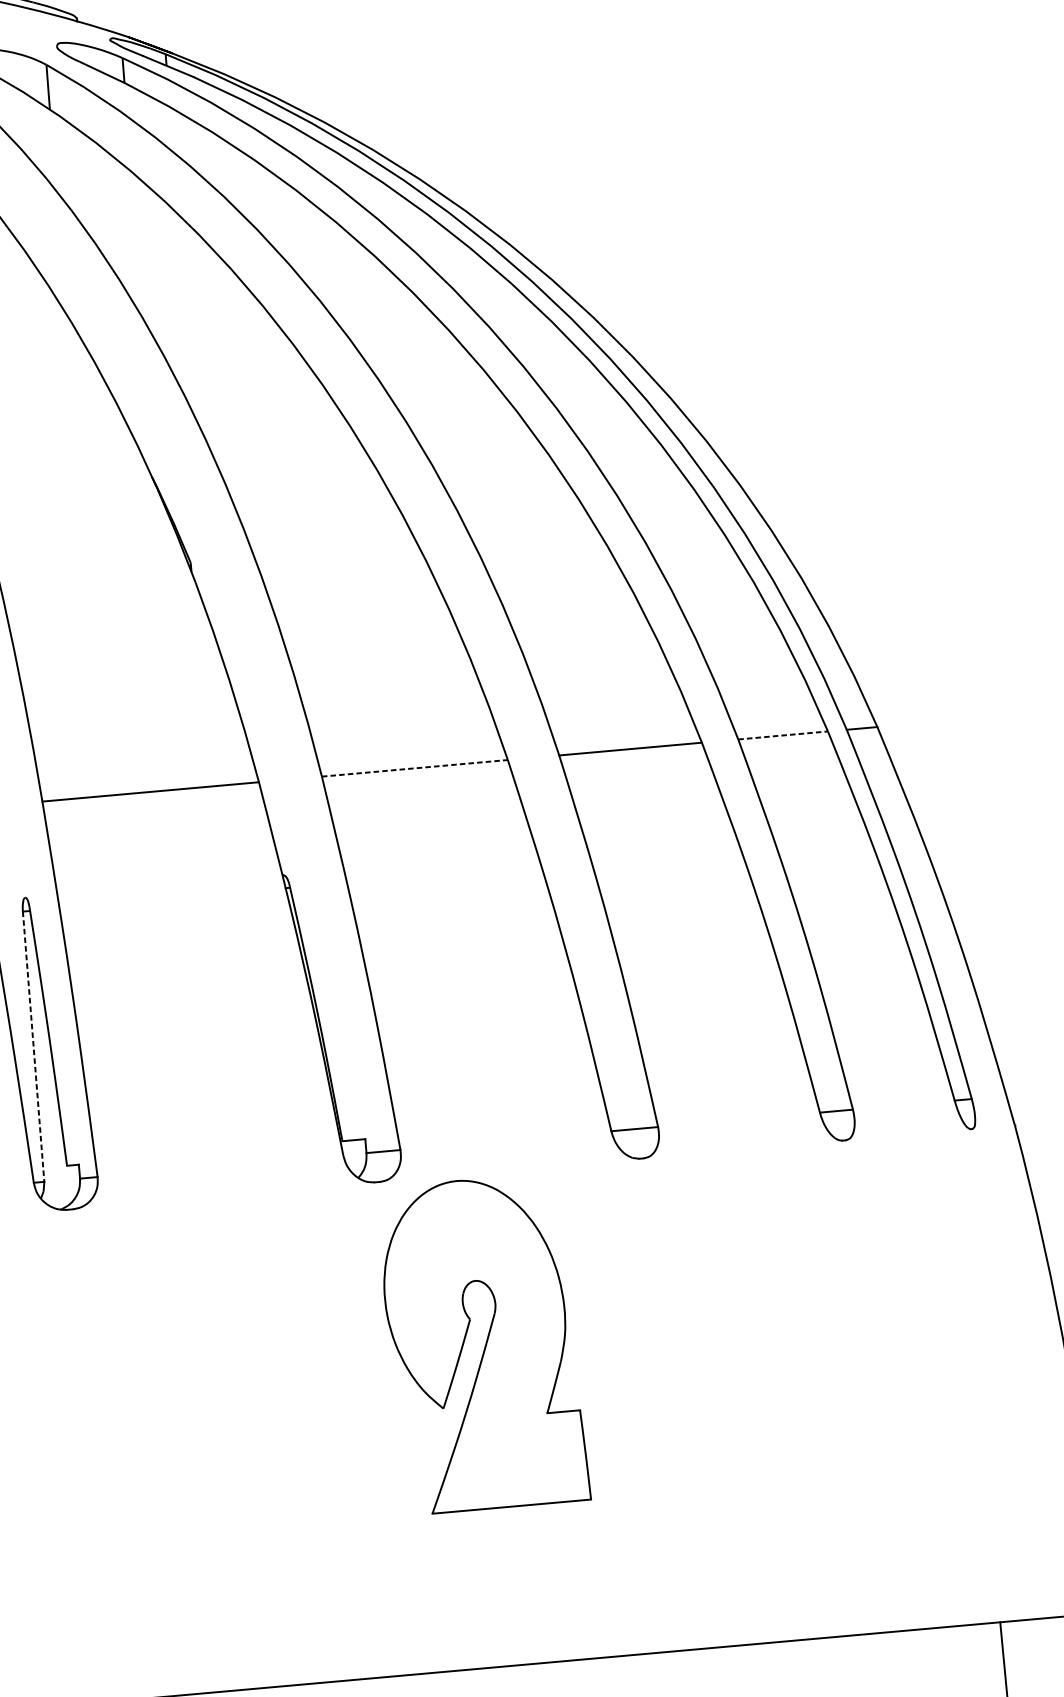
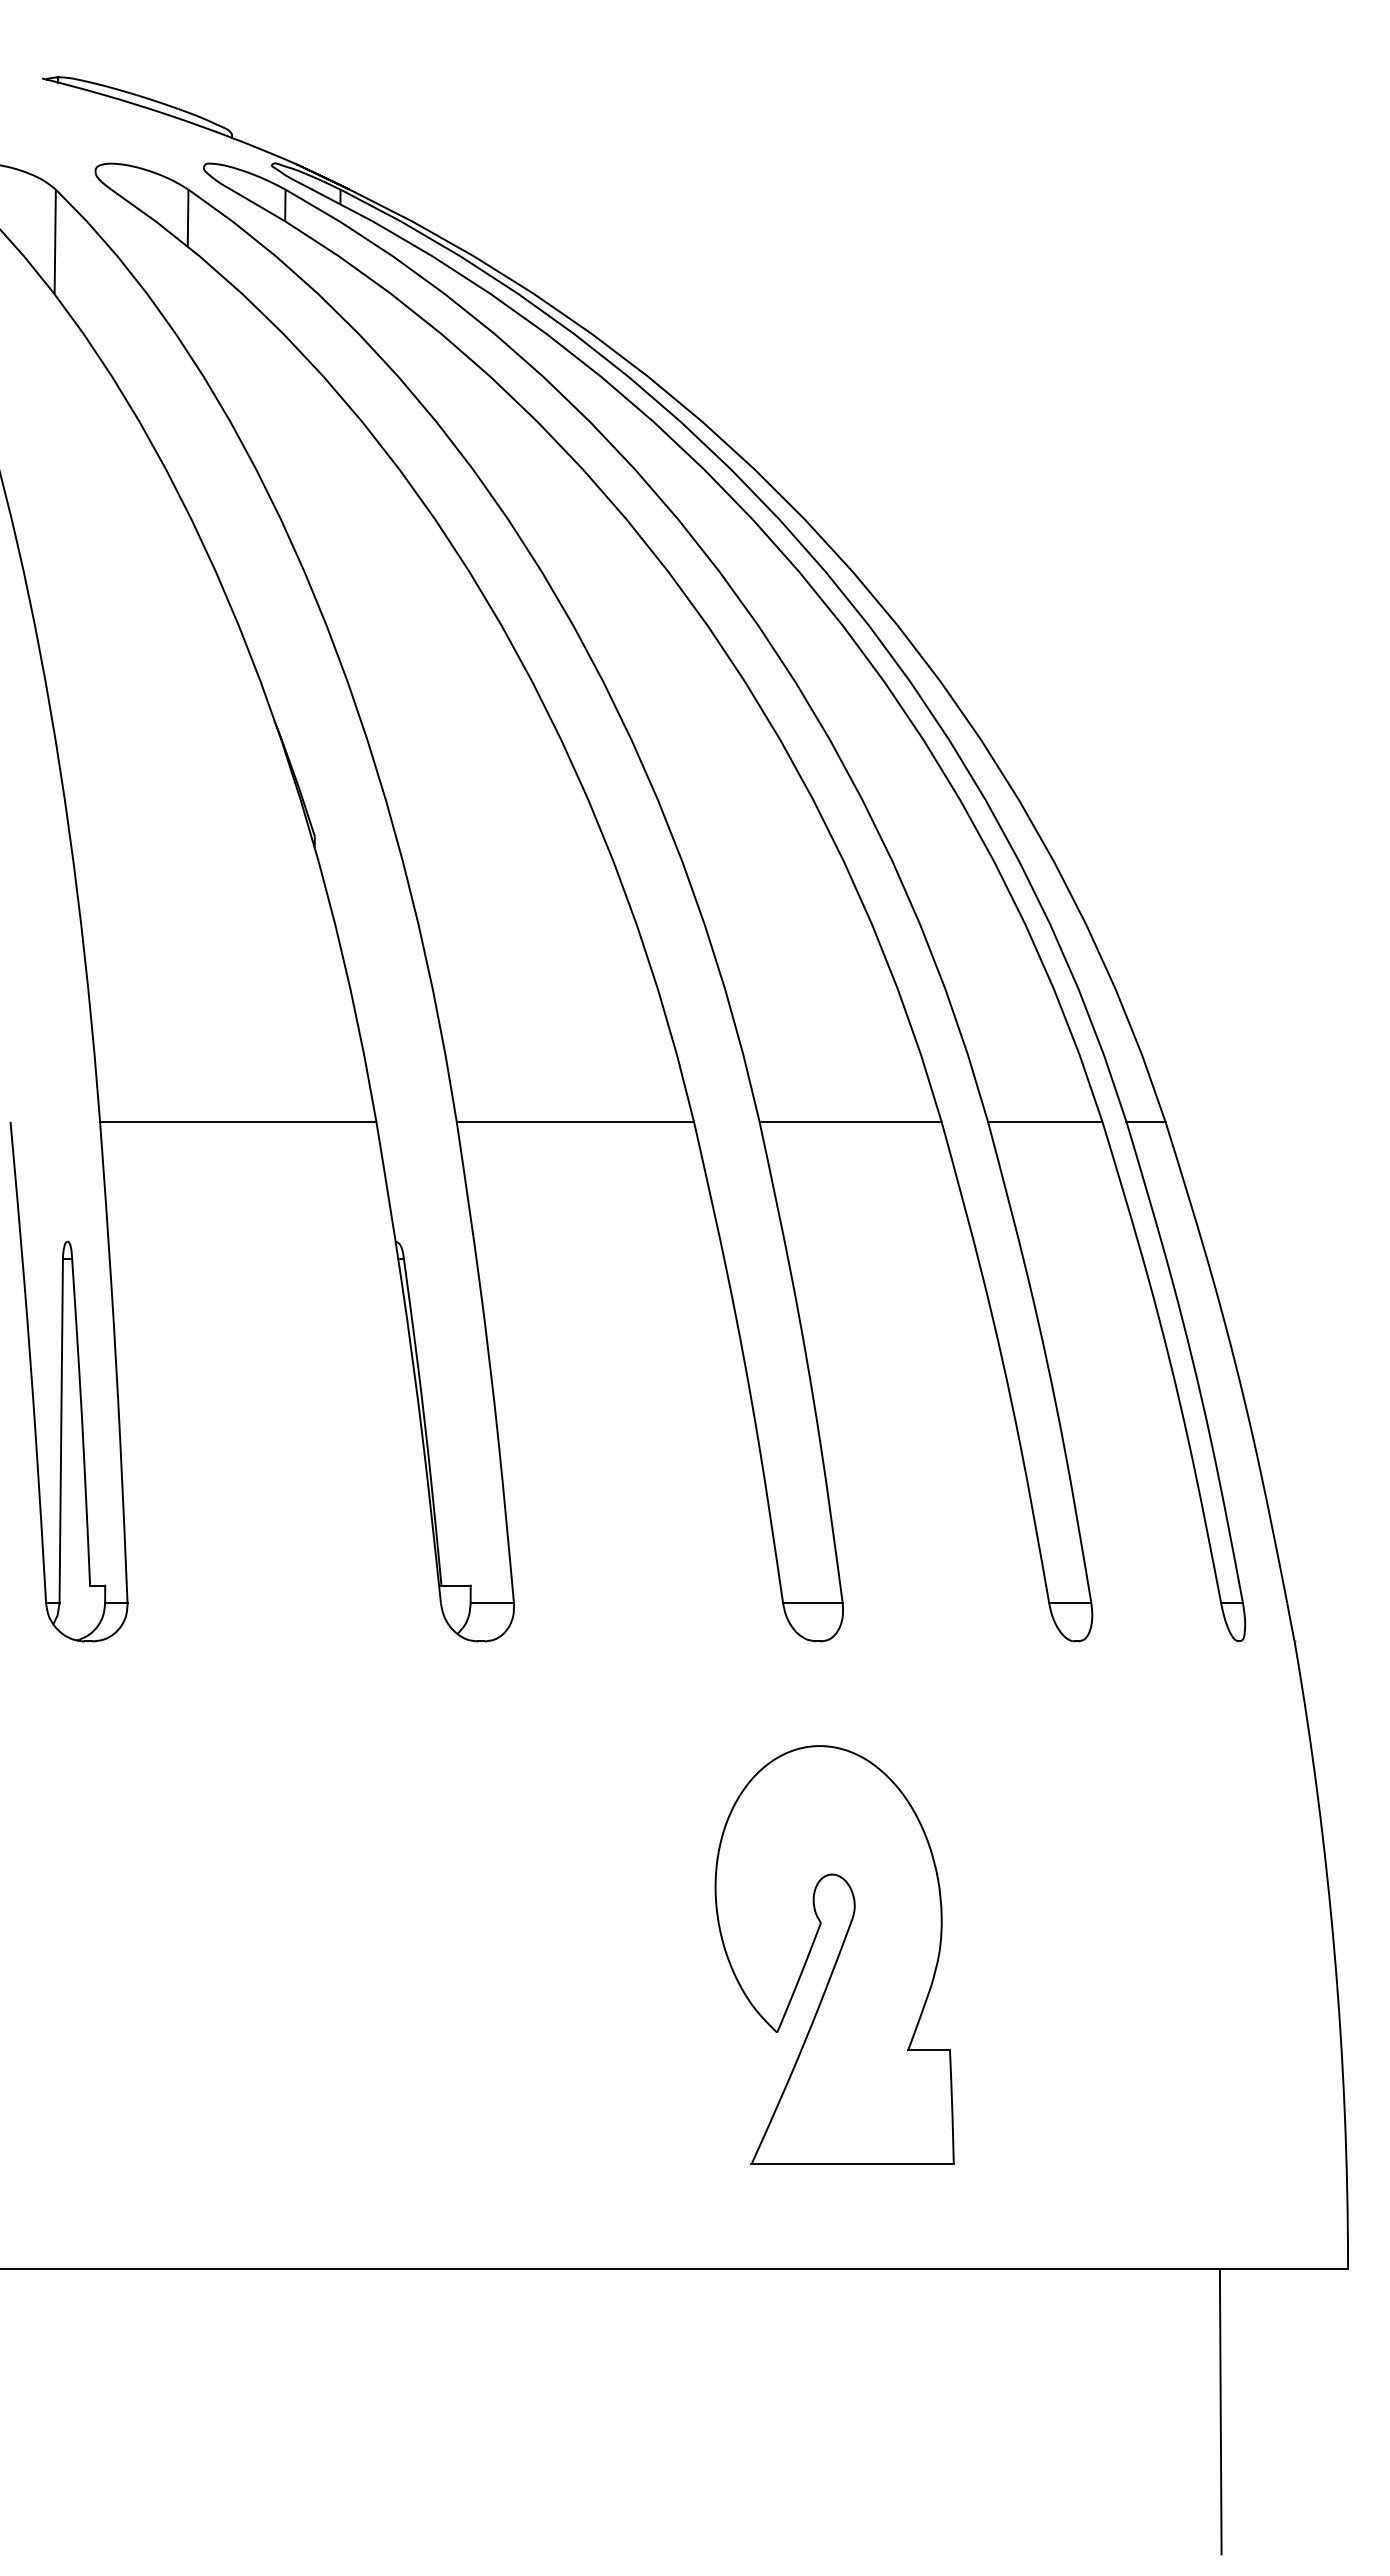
line: (783, 735) -> (1045, 1121), dashed -> solid
line: (414, 768) -> (575, 1121), dashed -> solid
line: (33, 1046) -> (61, 1431), dashed -> solid
part: (482, 1343) -> (834, 1954), moved

